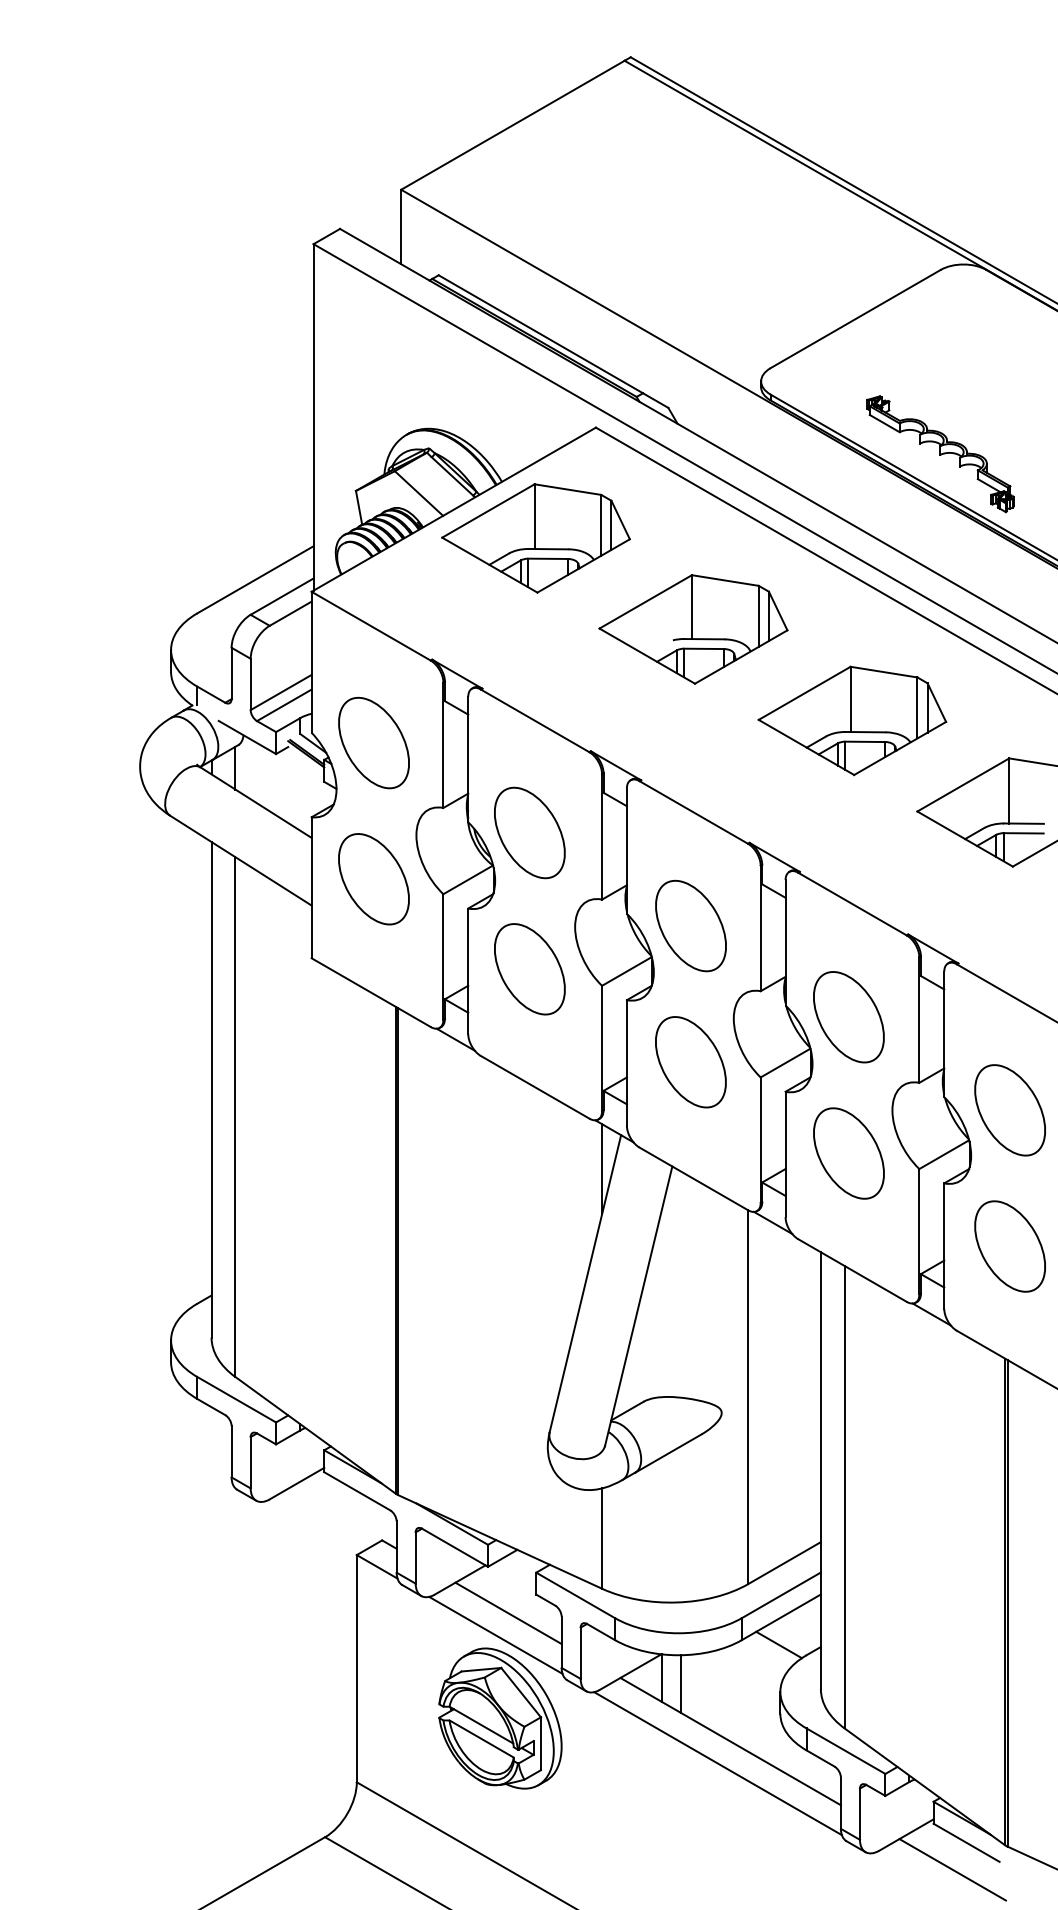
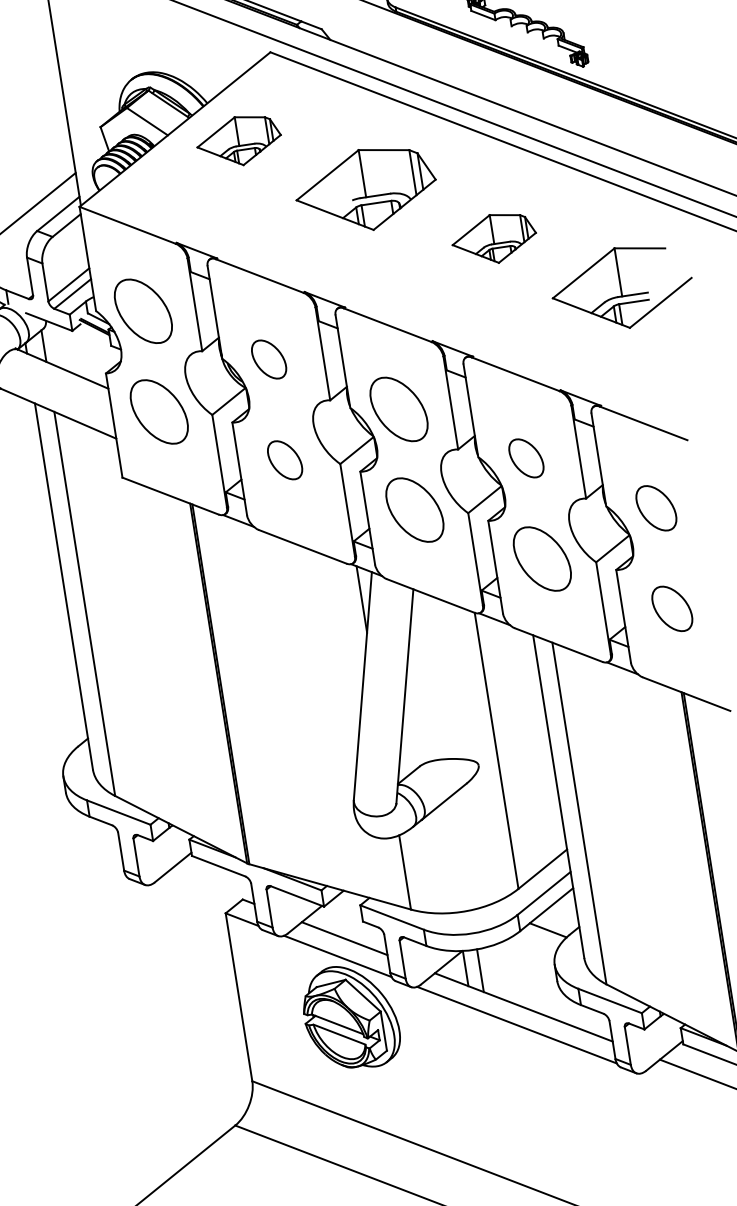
part: (535, 538) -> (238, 141), size x0.6
part: (852, 720) -> (494, 238), size x0.6
part: (529, 832) -> (268, 359), size x0.6
part: (529, 969) -> (284, 460), size x0.6
part: (848, 1017) -> (526, 458), size x0.6
part: (1009, 1110) -> (655, 508), size x0.7
part: (1009, 1246) -> (671, 608), size x0.7

